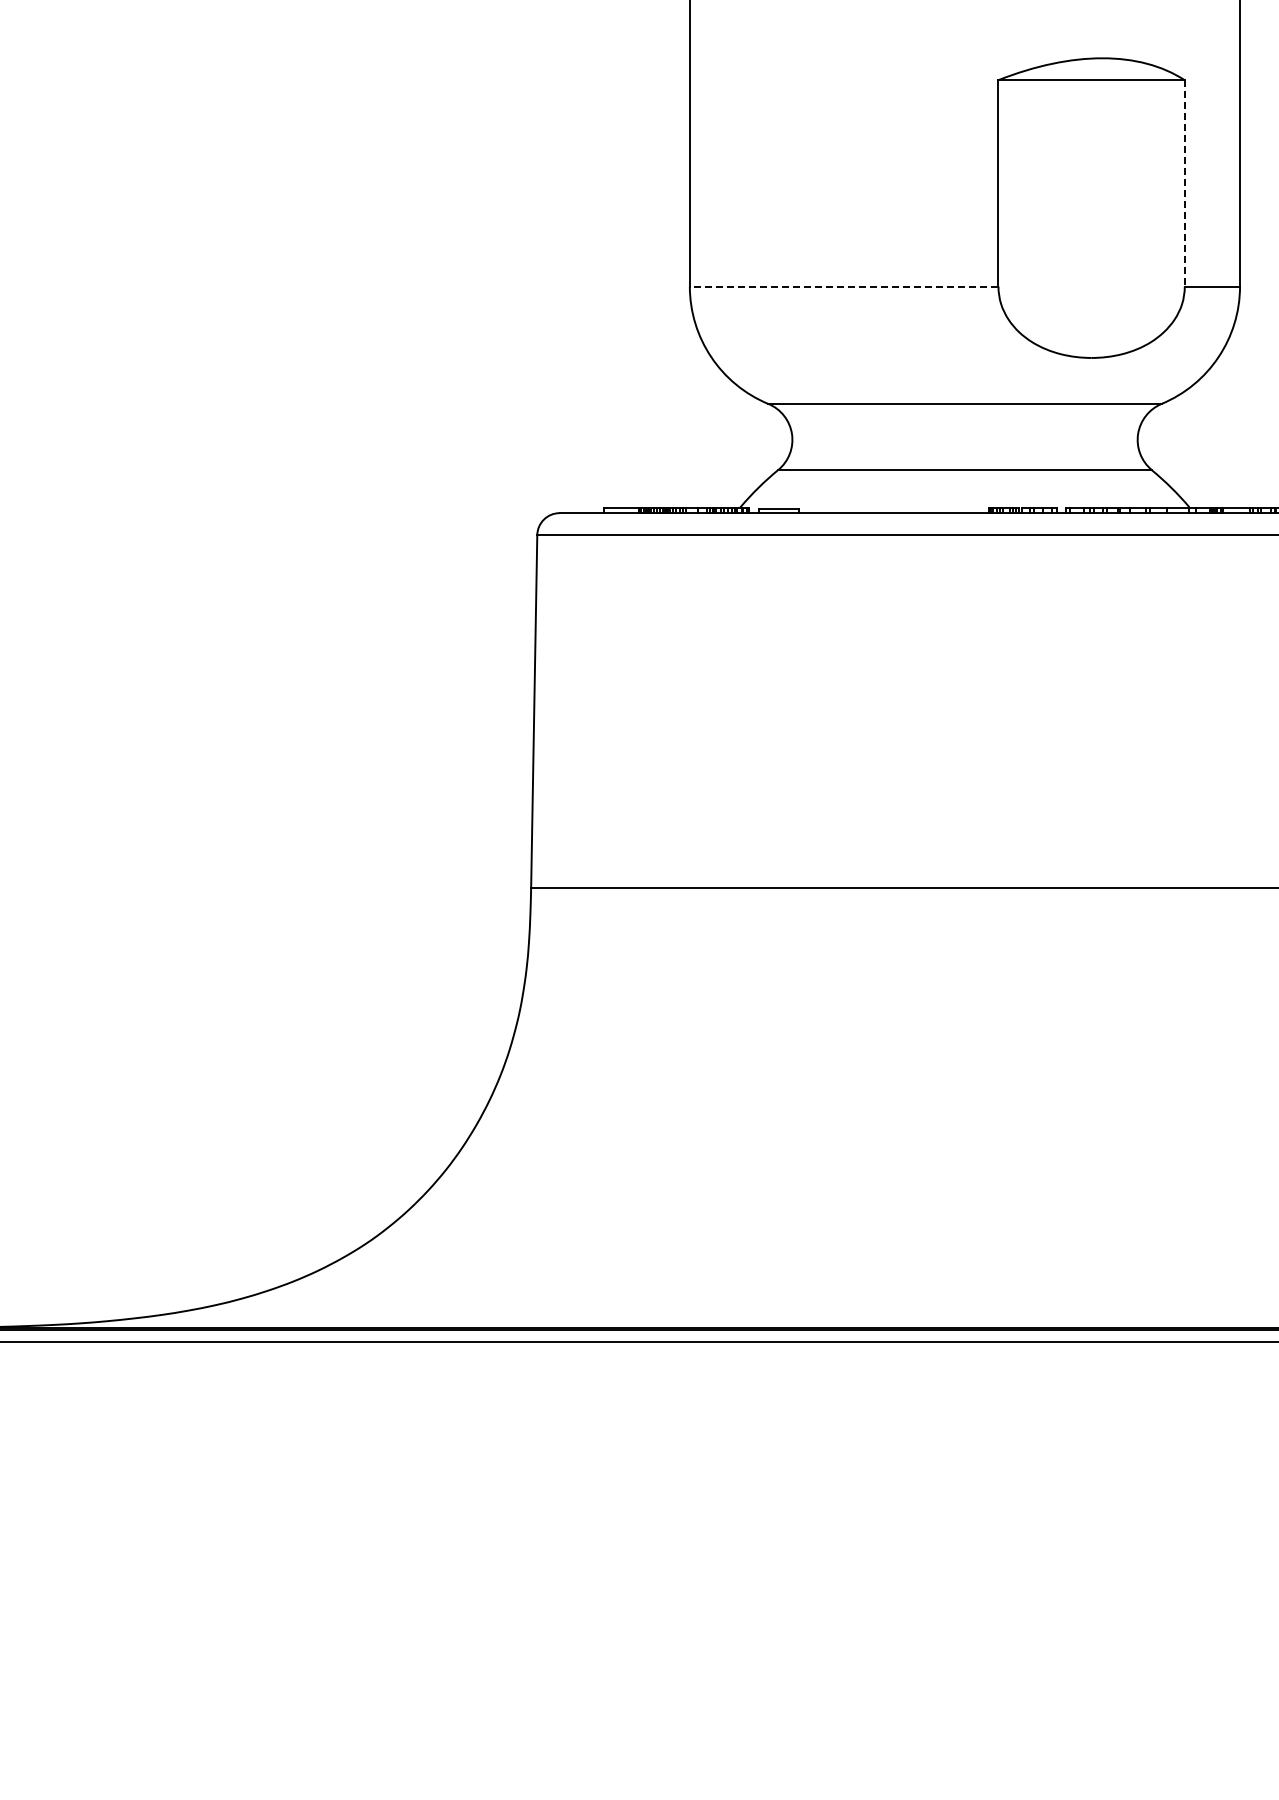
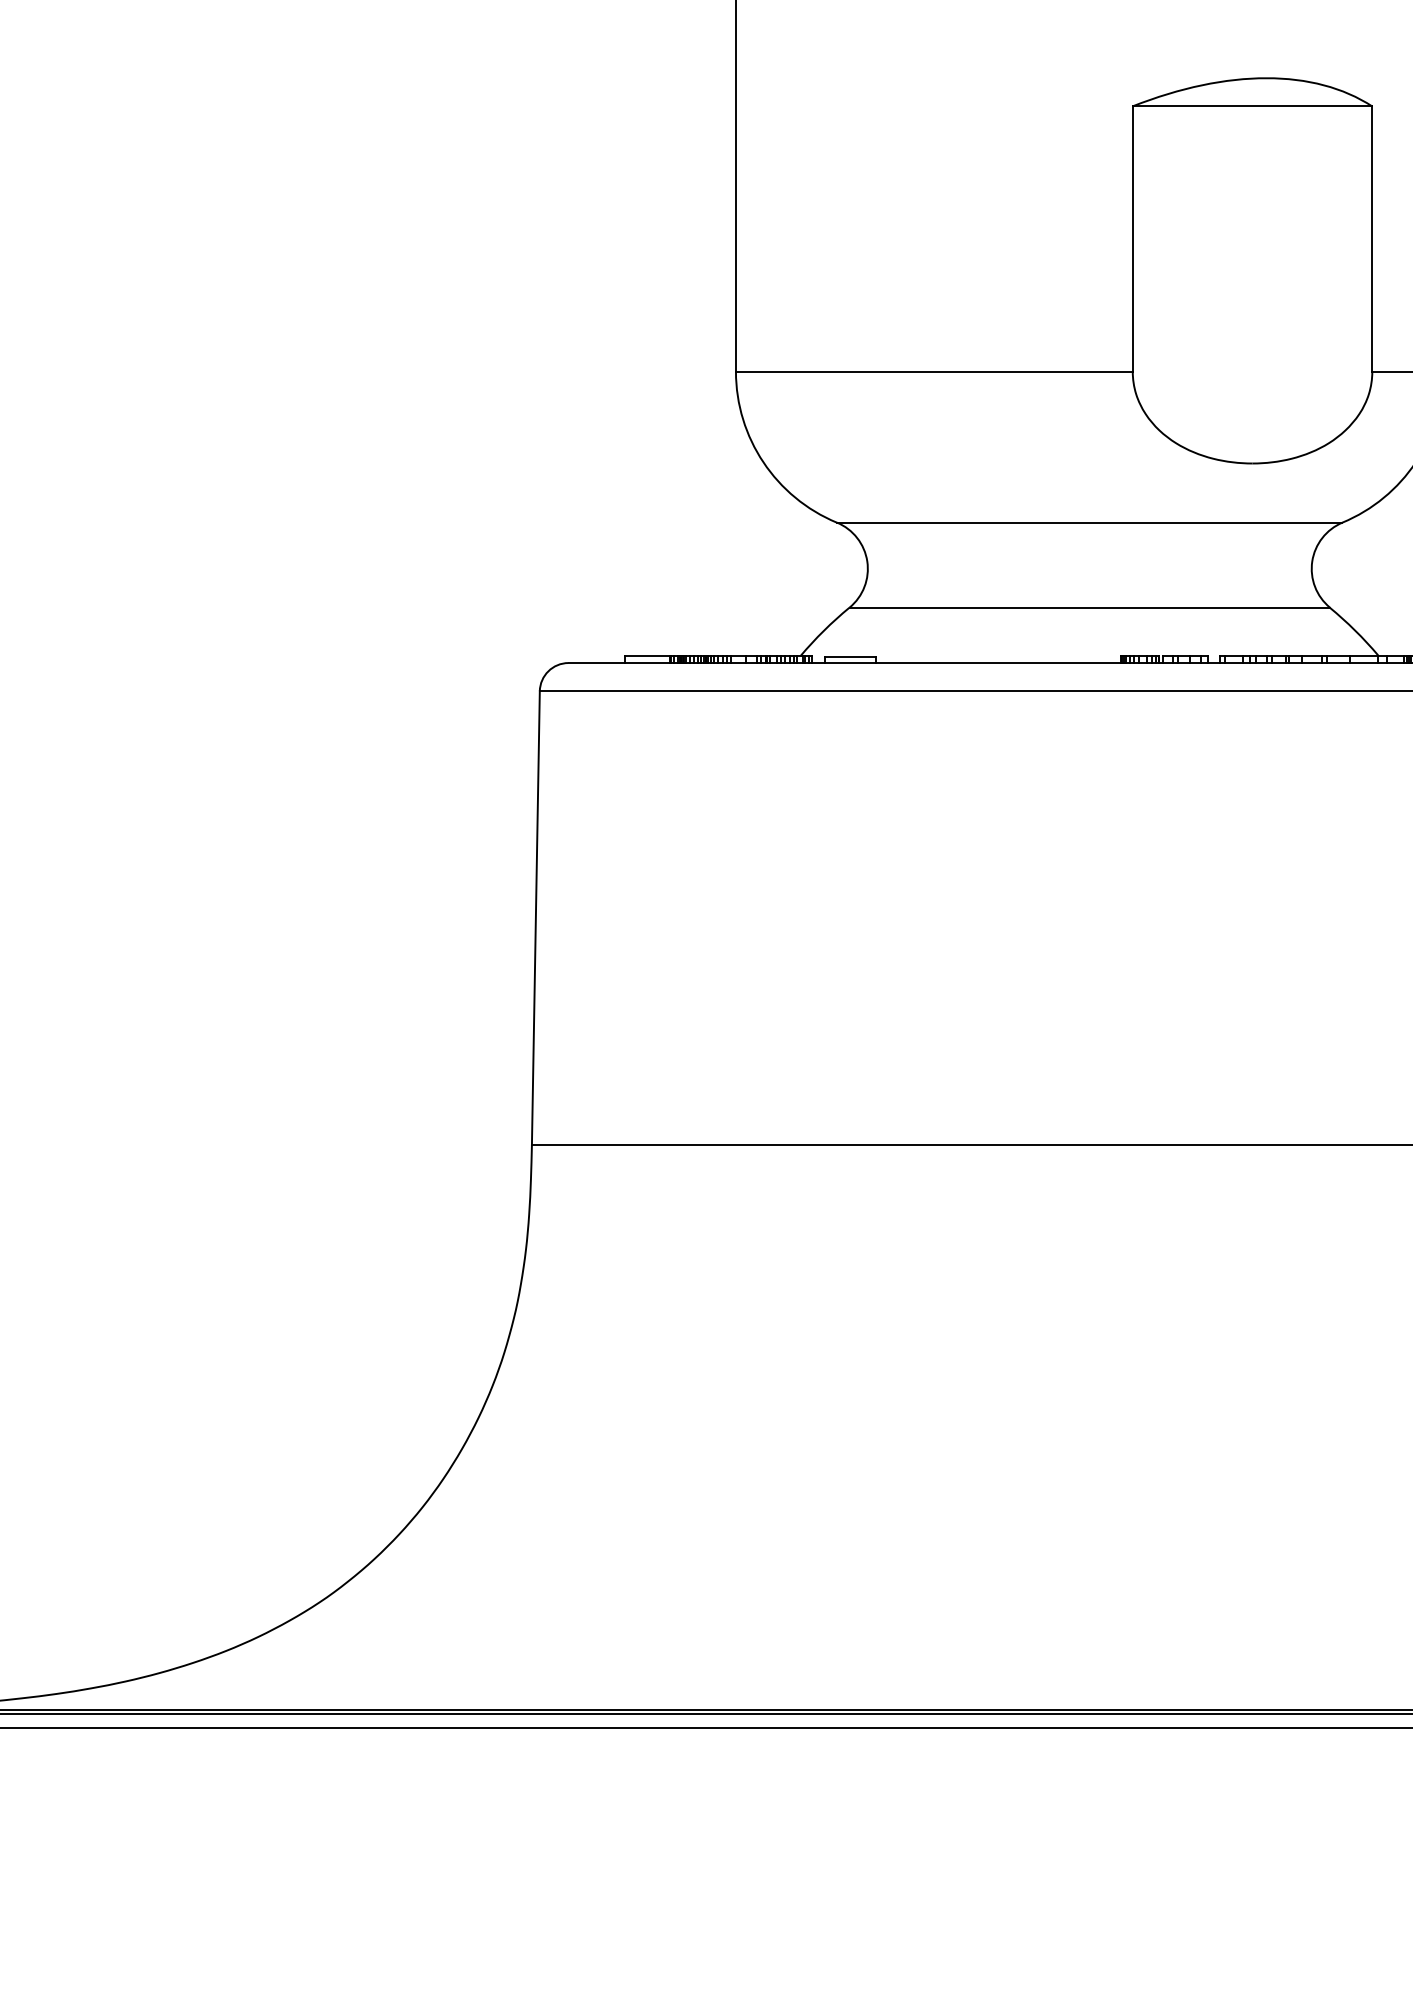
line: (1184, 183) -> (1371, 239), dashed -> solid
line: (843, 286) -> (933, 371), dashed -> solid

